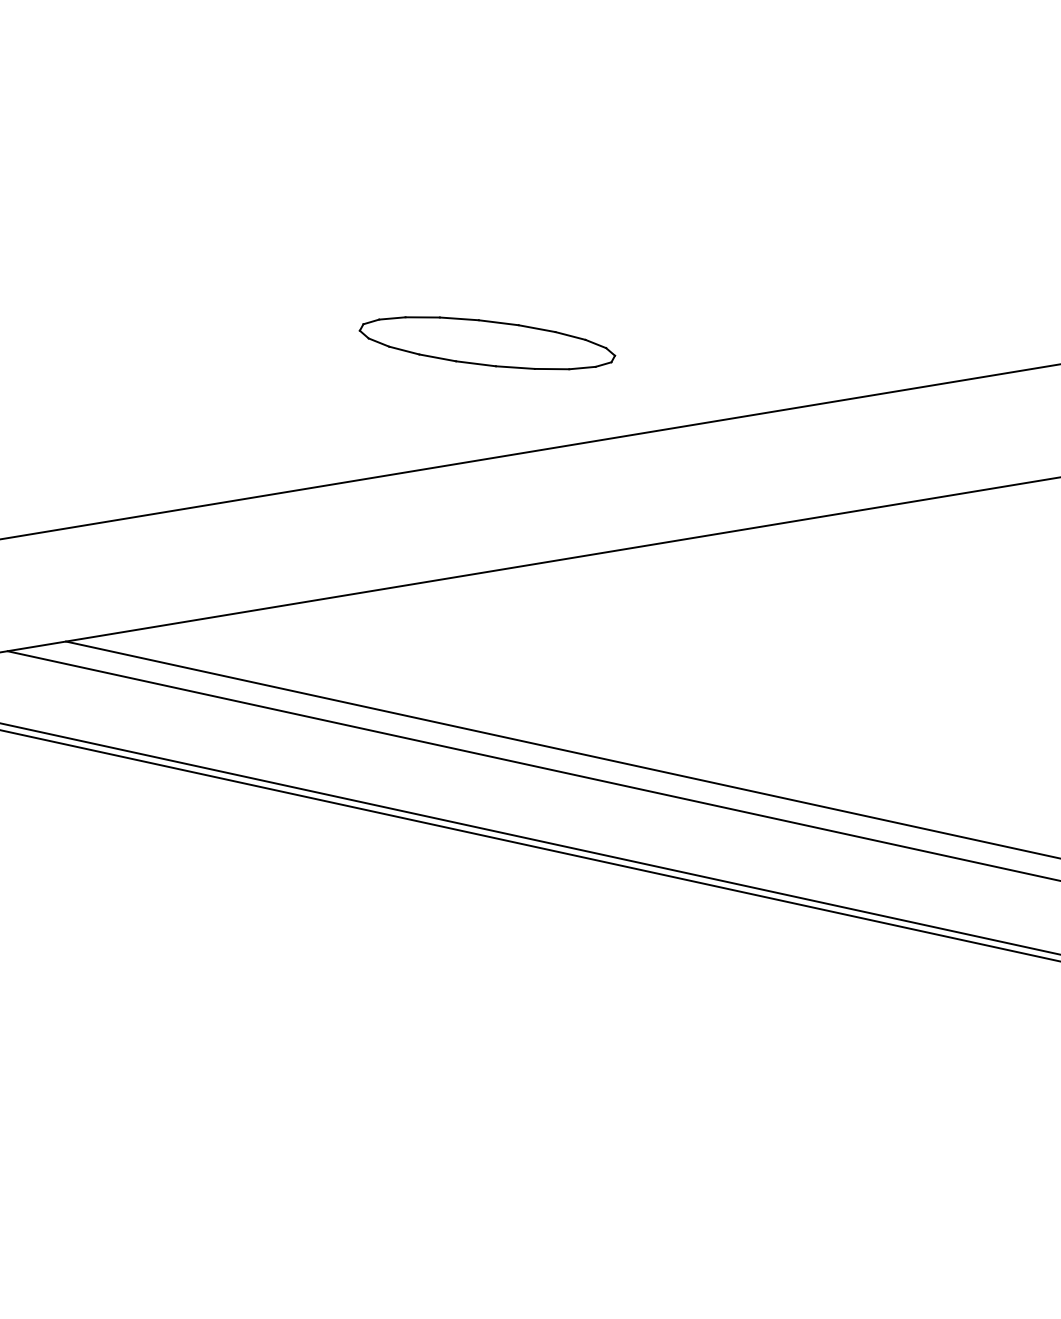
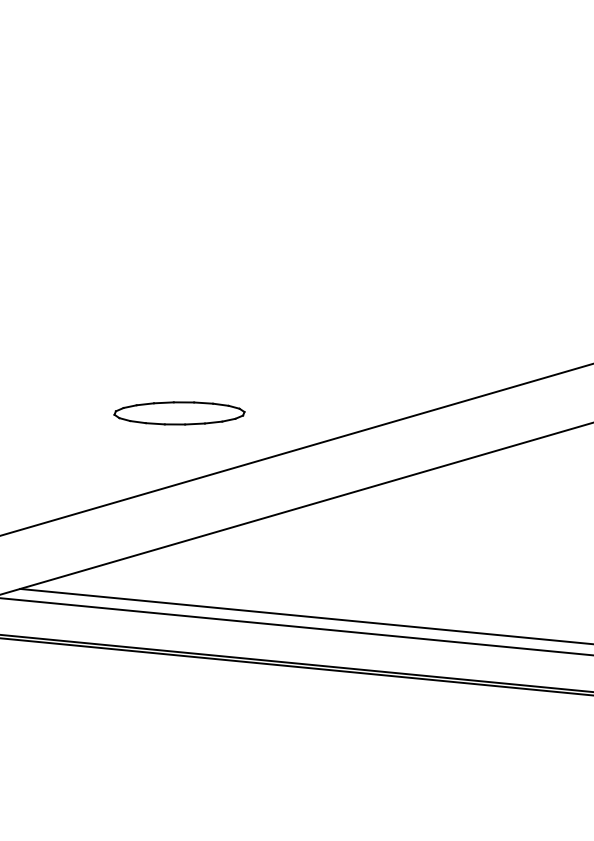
part: (487, 343) -> (179, 413), moved

